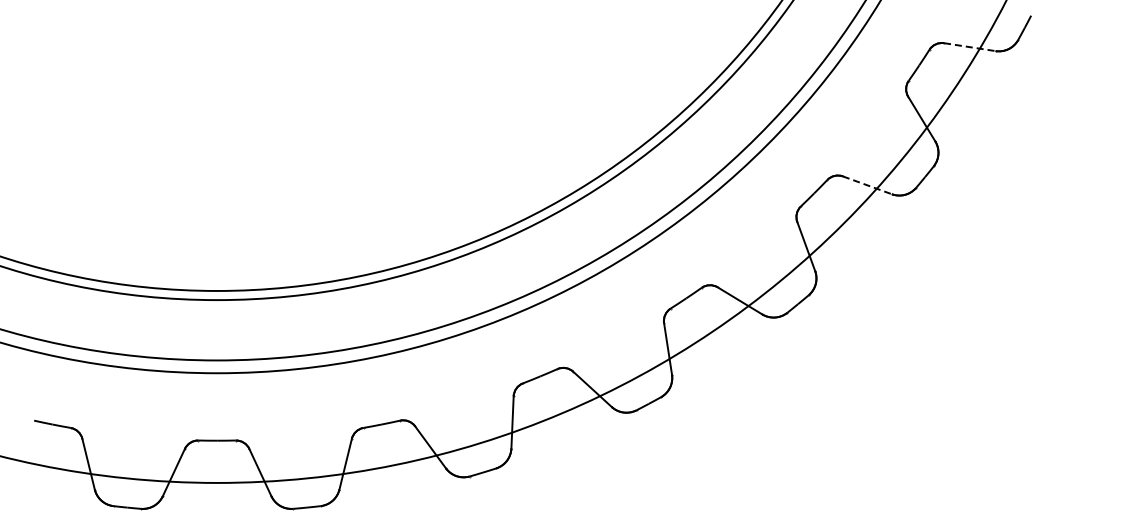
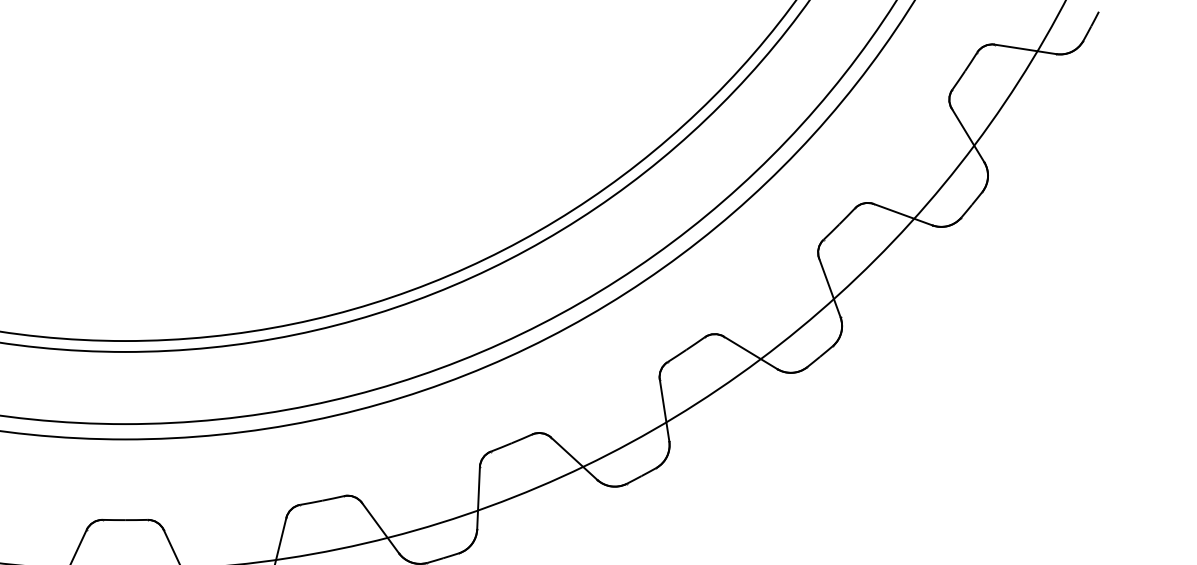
line: (970, 47) -> (1026, 49), dashed -> solid
line: (867, 185) -> (903, 214), dashed -> solid

